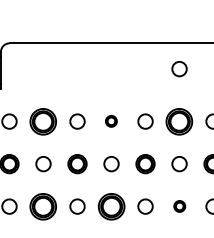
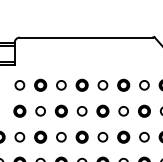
circle: (179, 69) -> (123, 53), removed
part: (43, 120) -> (40, 84), size x0.71
part: (110, 120) -> (81, 84), size x1.67
part: (179, 120) -> (123, 84), size x0.71
part: (43, 205) -> (40, 136), size x0.71
part: (110, 205) -> (81, 136), size x0.71
part: (179, 205) -> (123, 136), size x1.67

